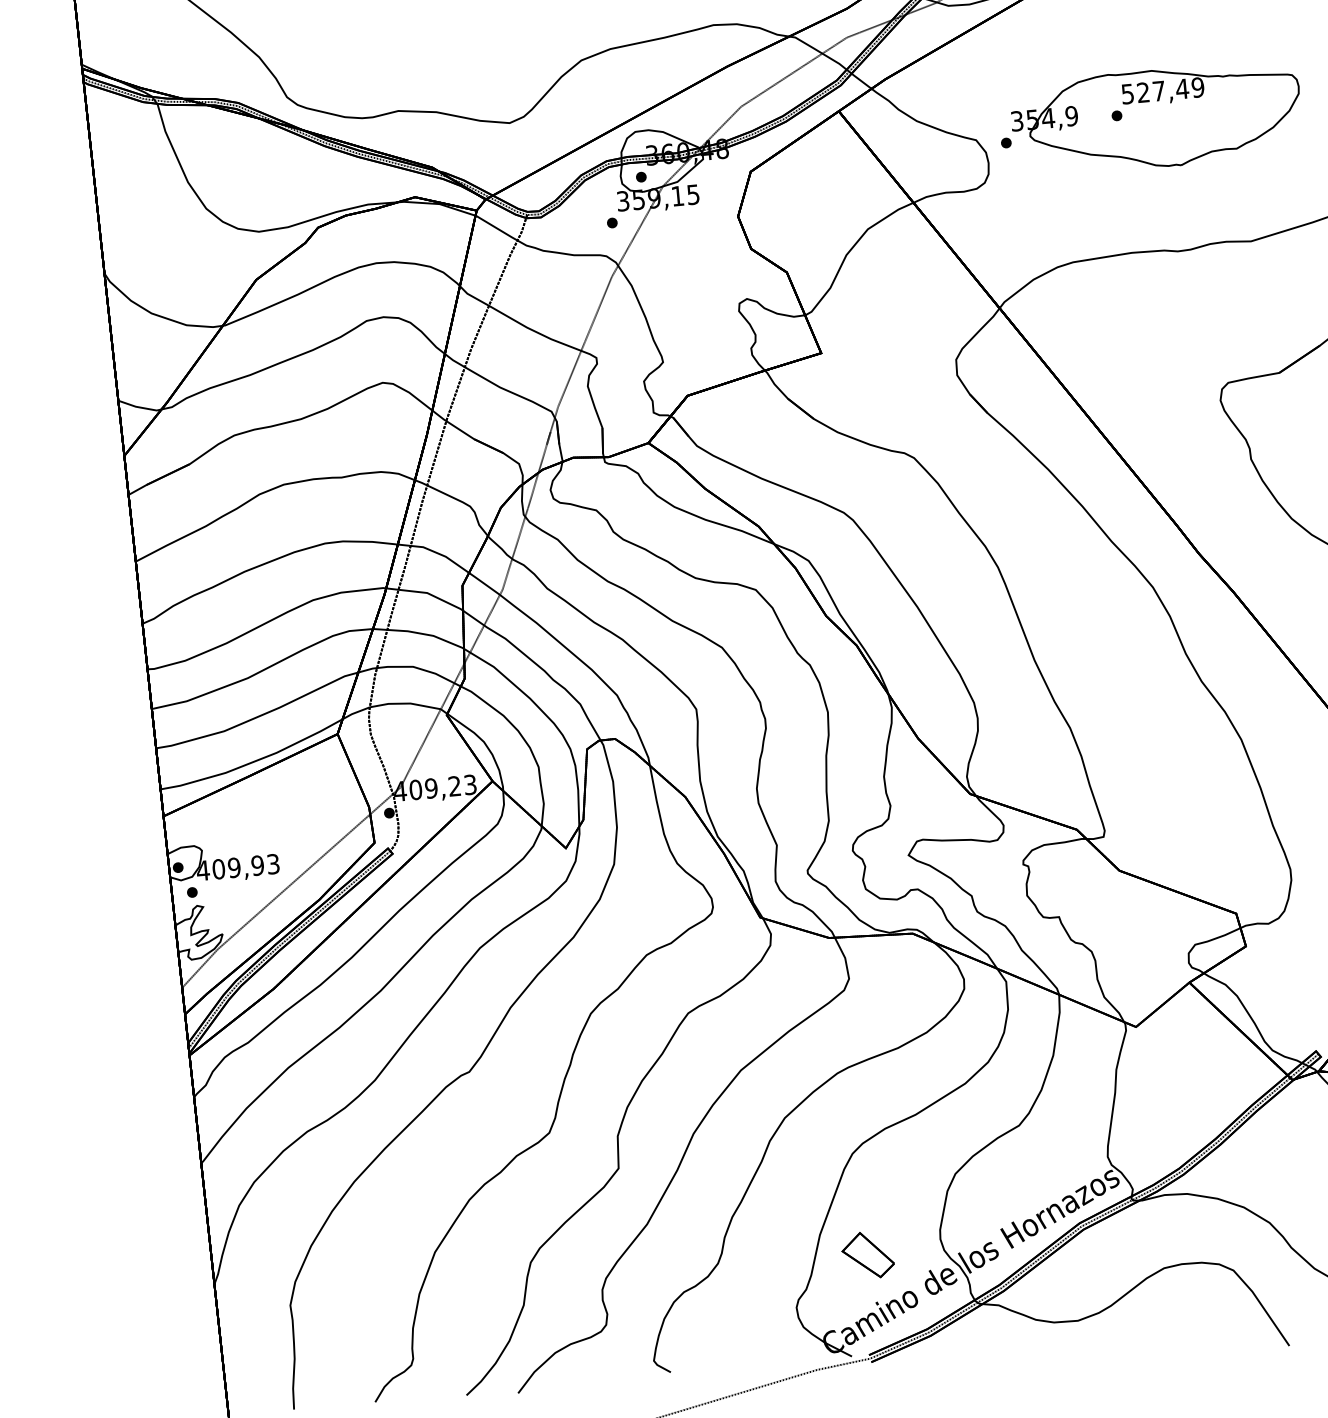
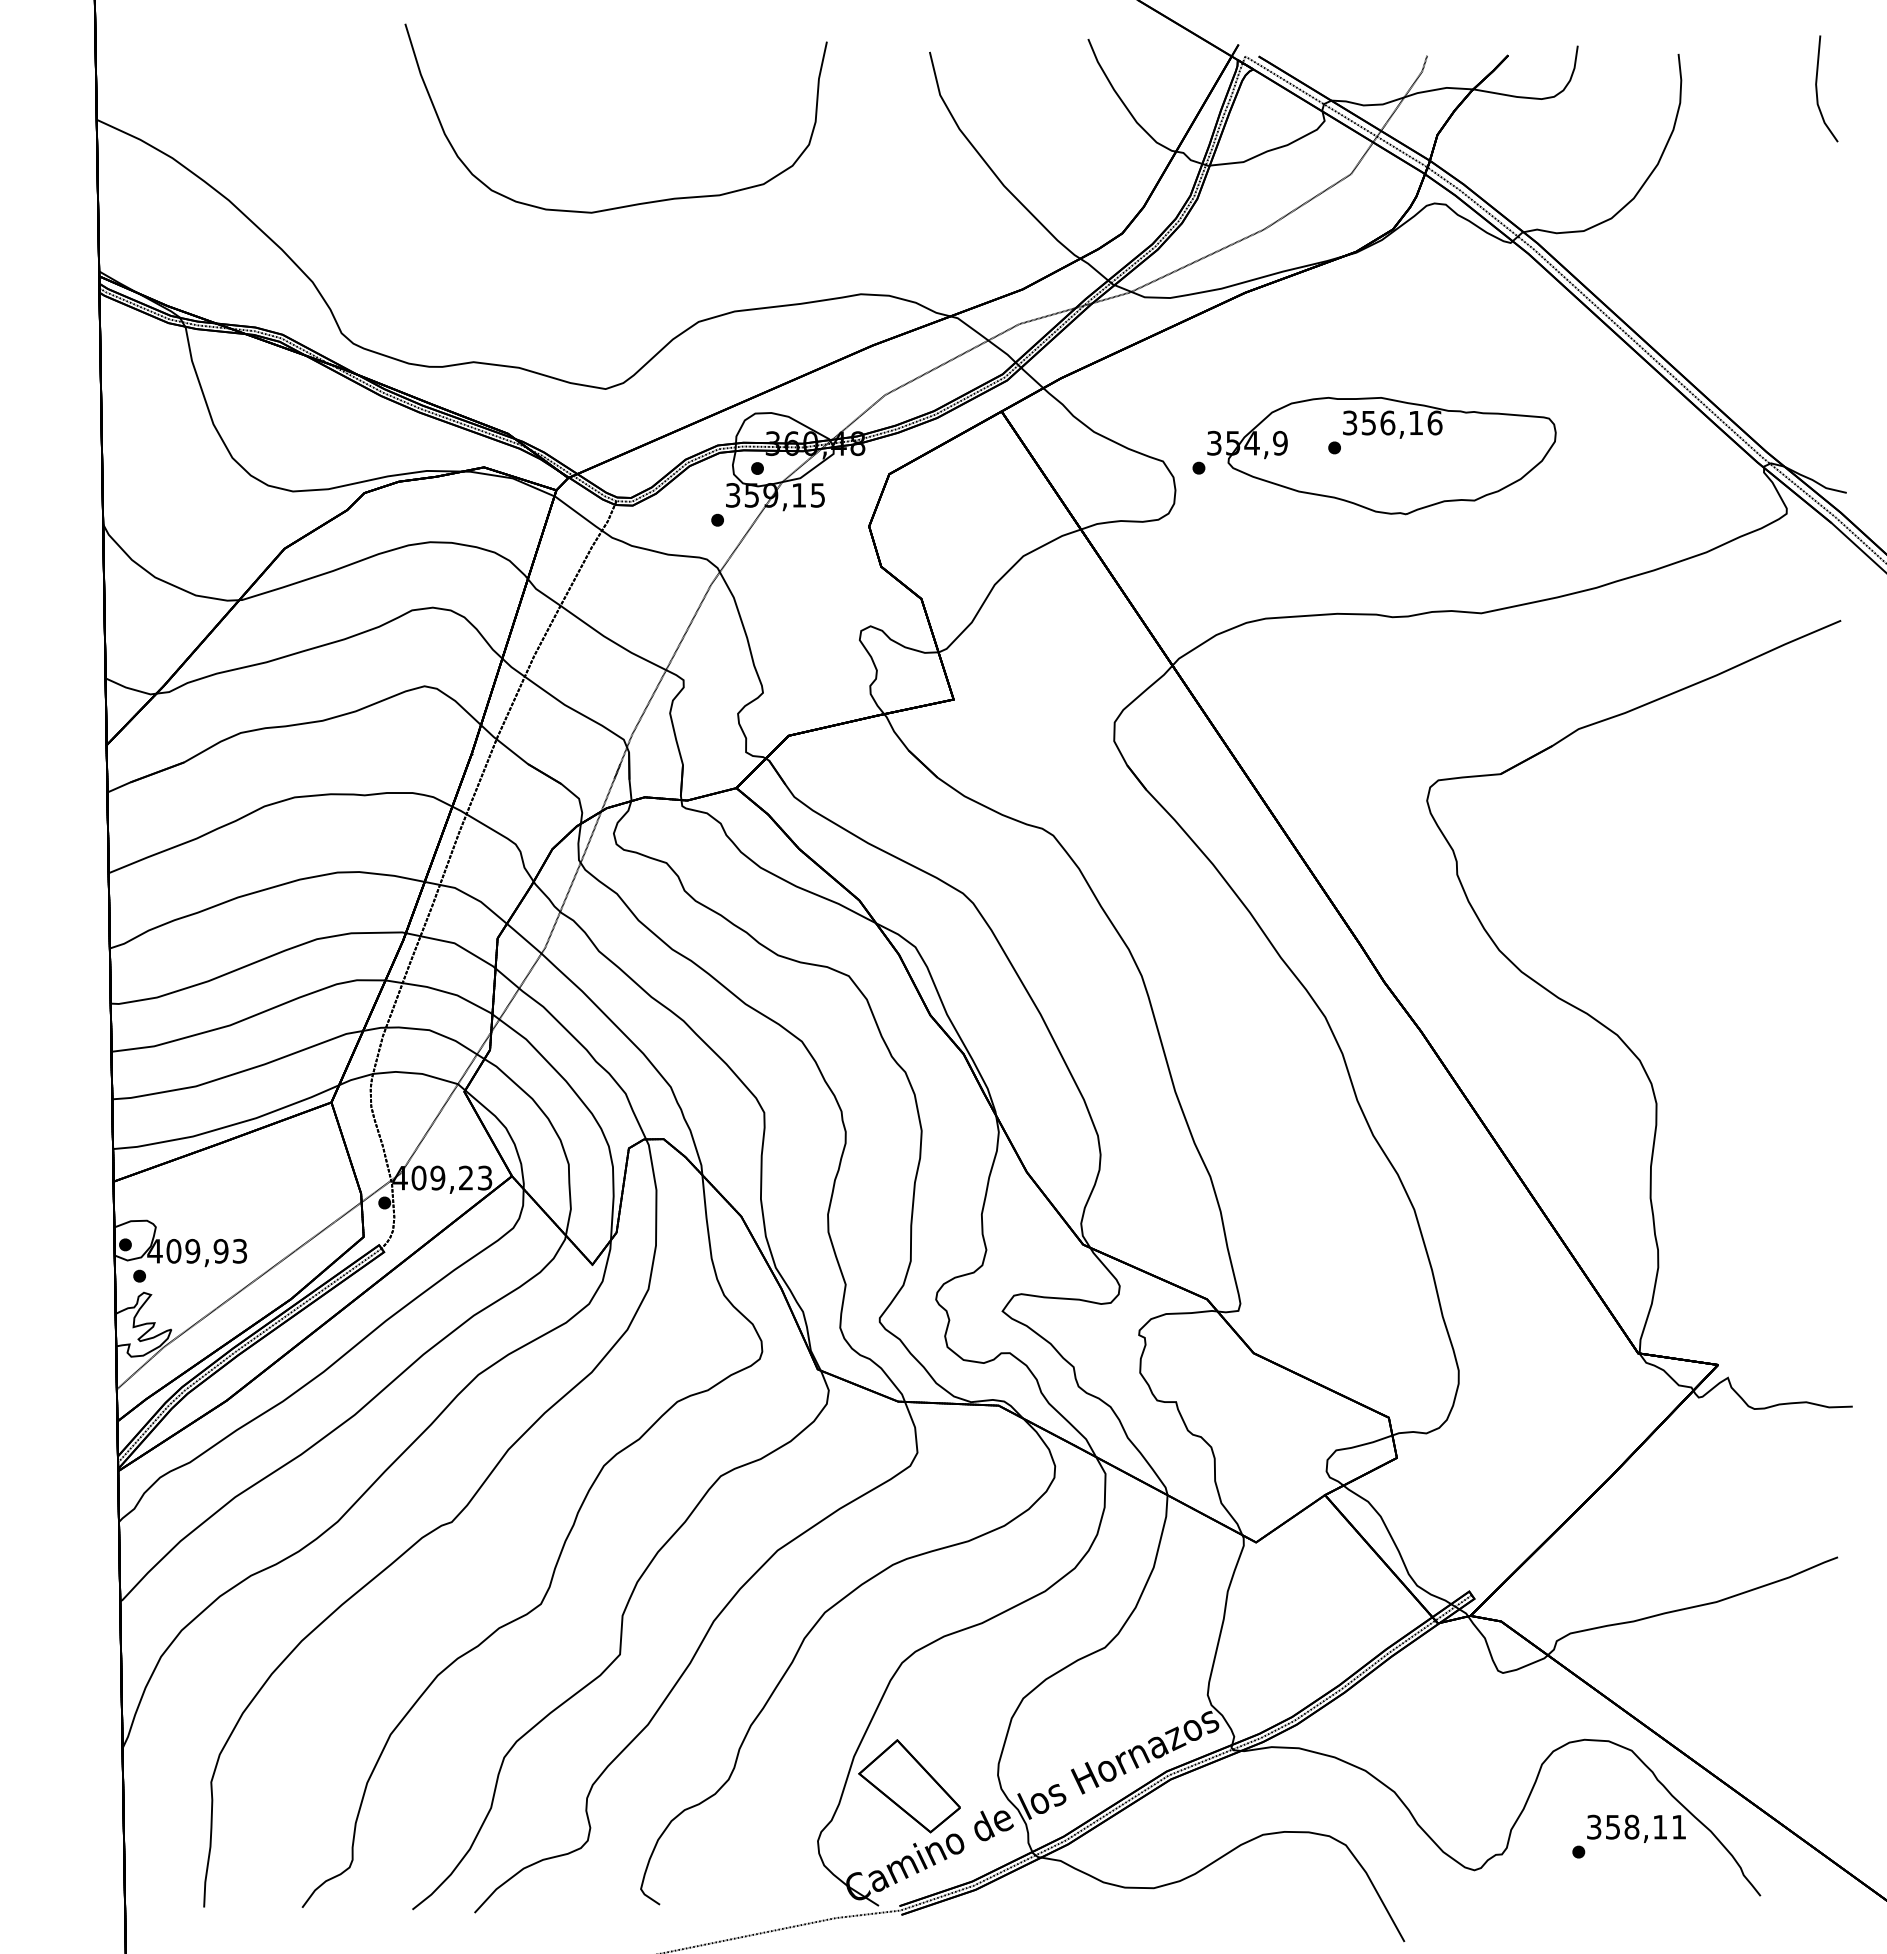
text: (1162, 90) -> (1392, 422), 527,49 -> 356,16
part: (868, 1255) -> (909, 1786), size x1.67

